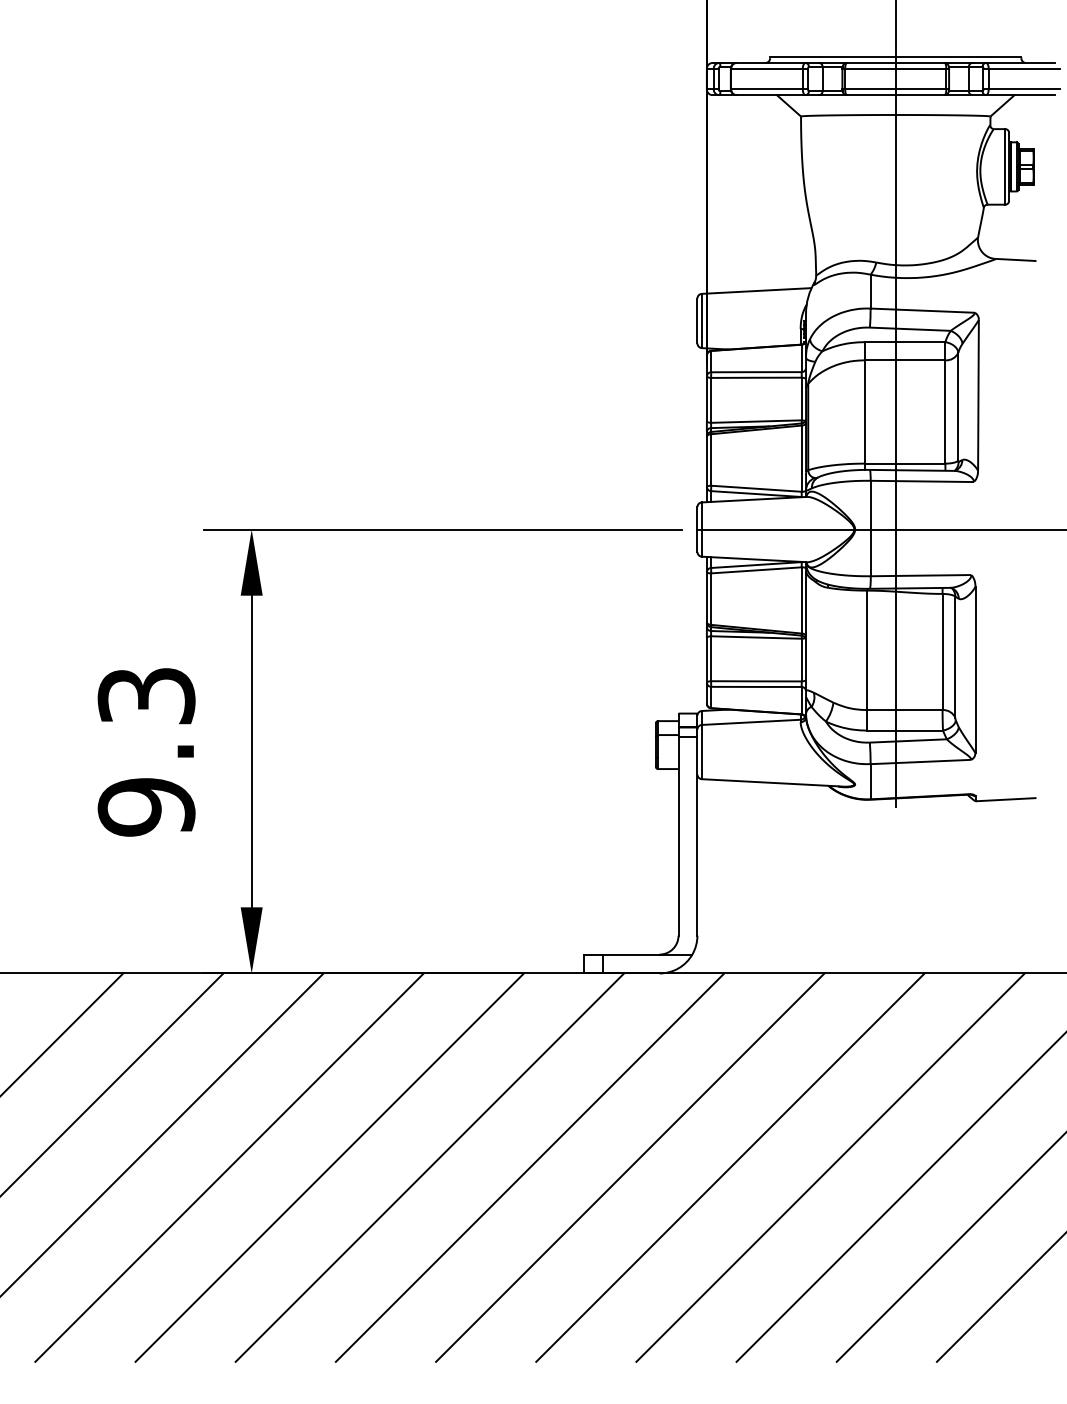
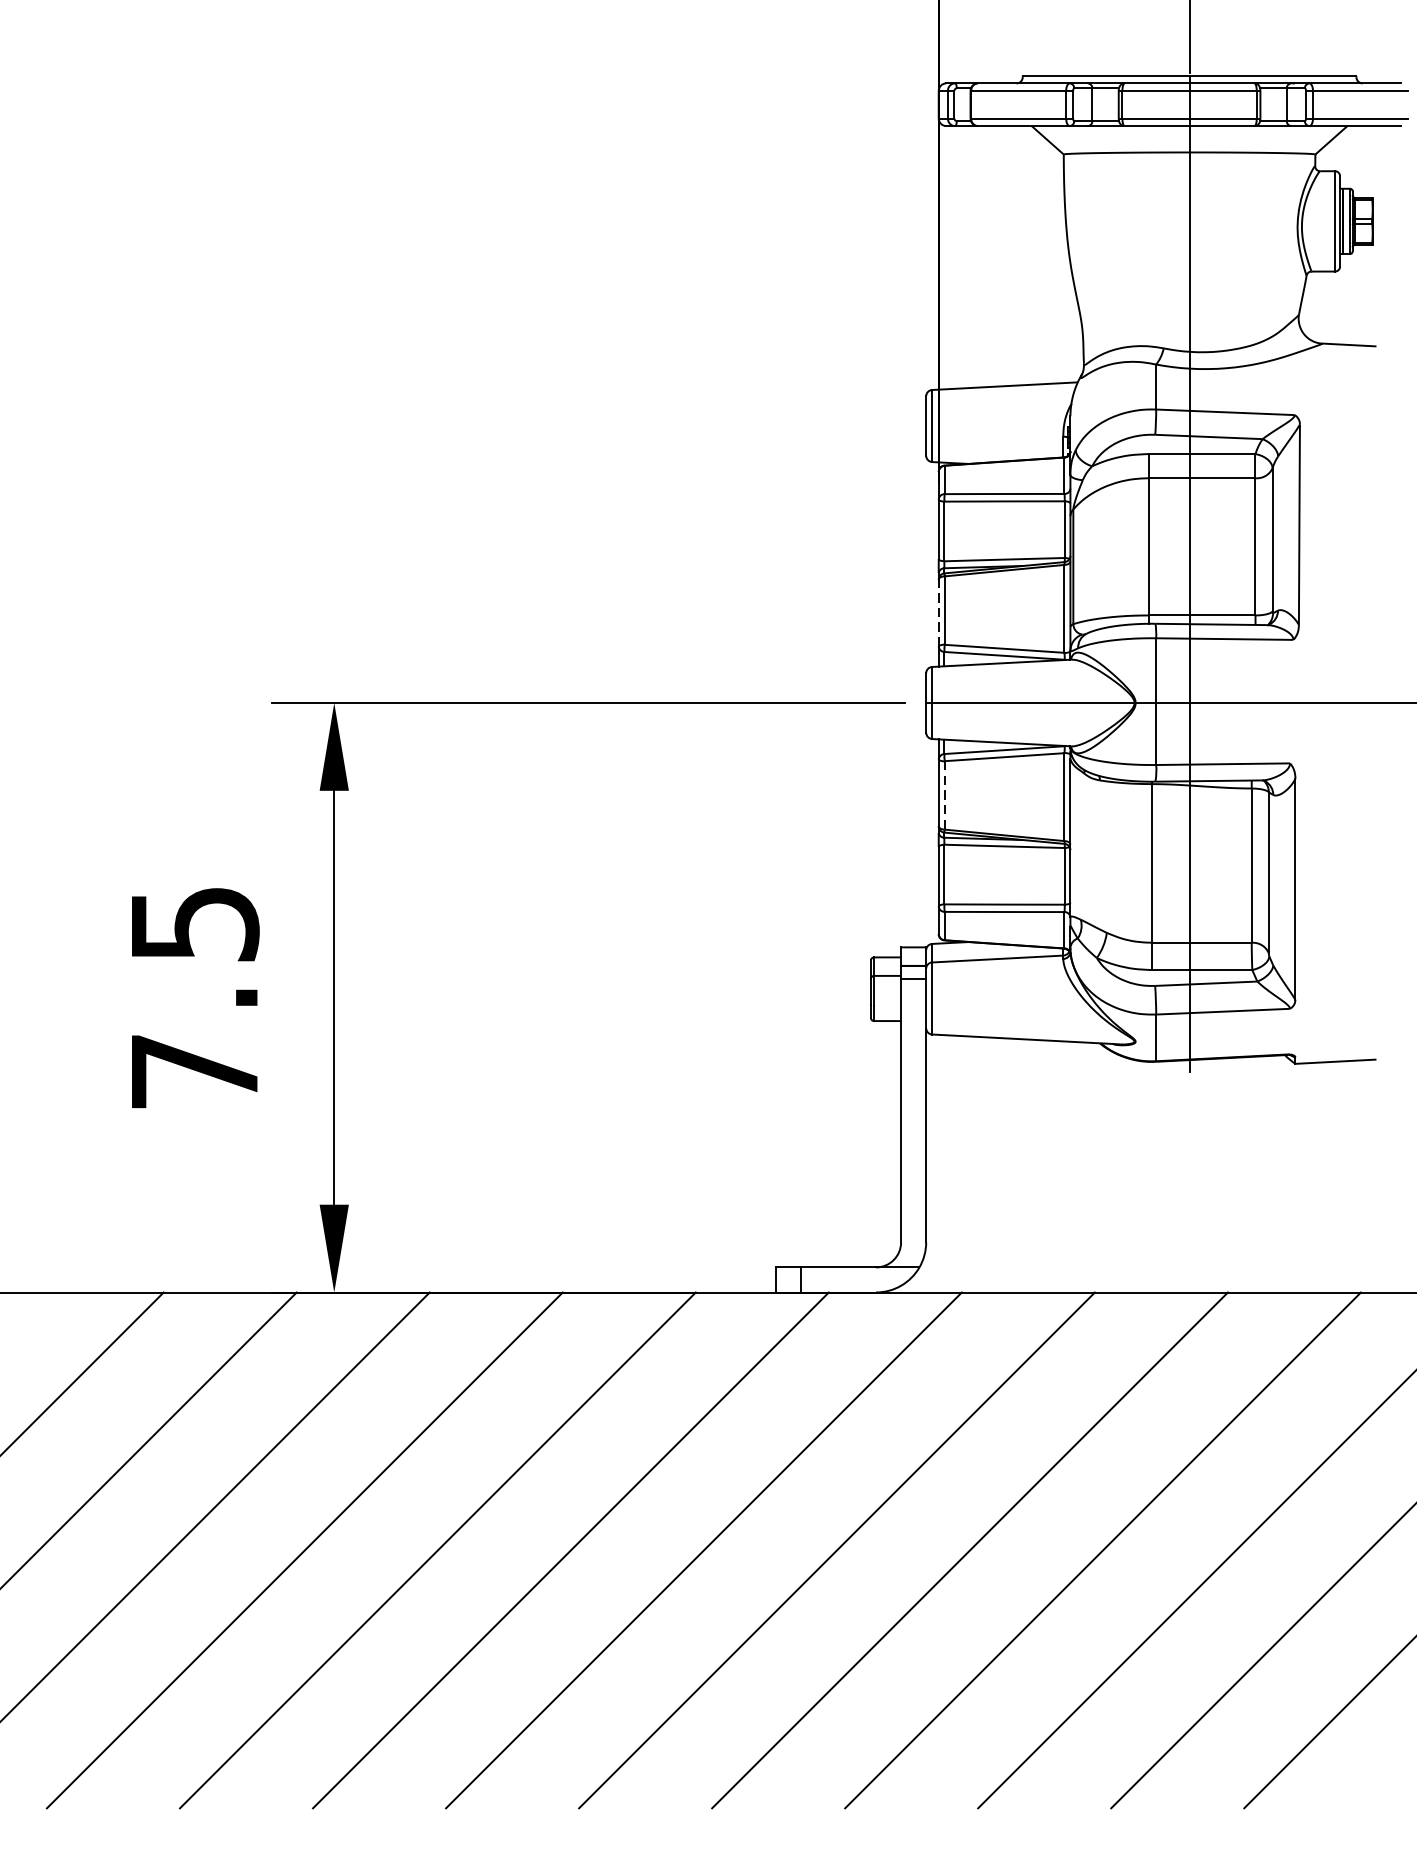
line: (706, 461) -> (938, 612), solid -> dashed
line: (711, 599) -> (944, 795), solid -> dashed
text: (146, 752) -> (194, 999), 9.3 -> 7.5

